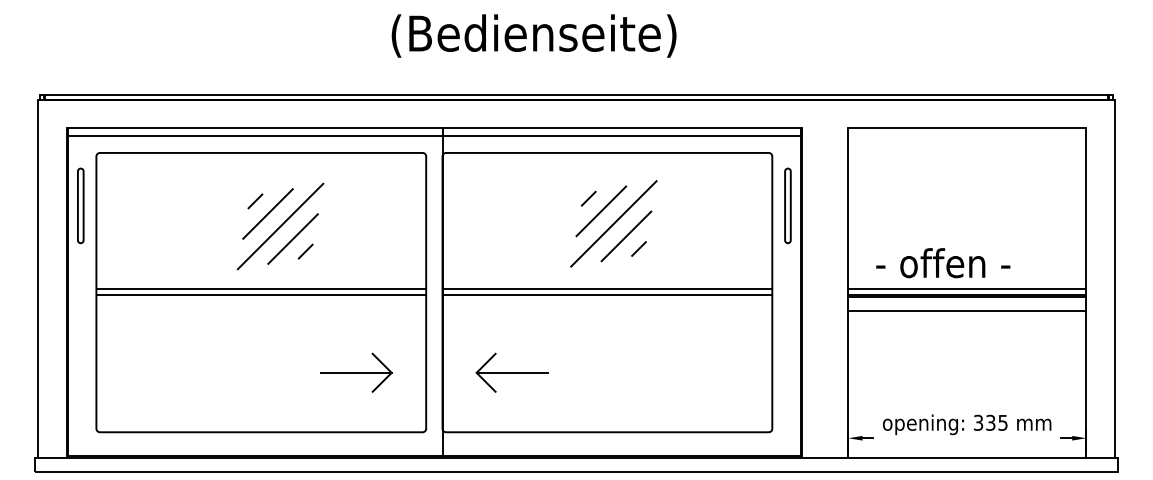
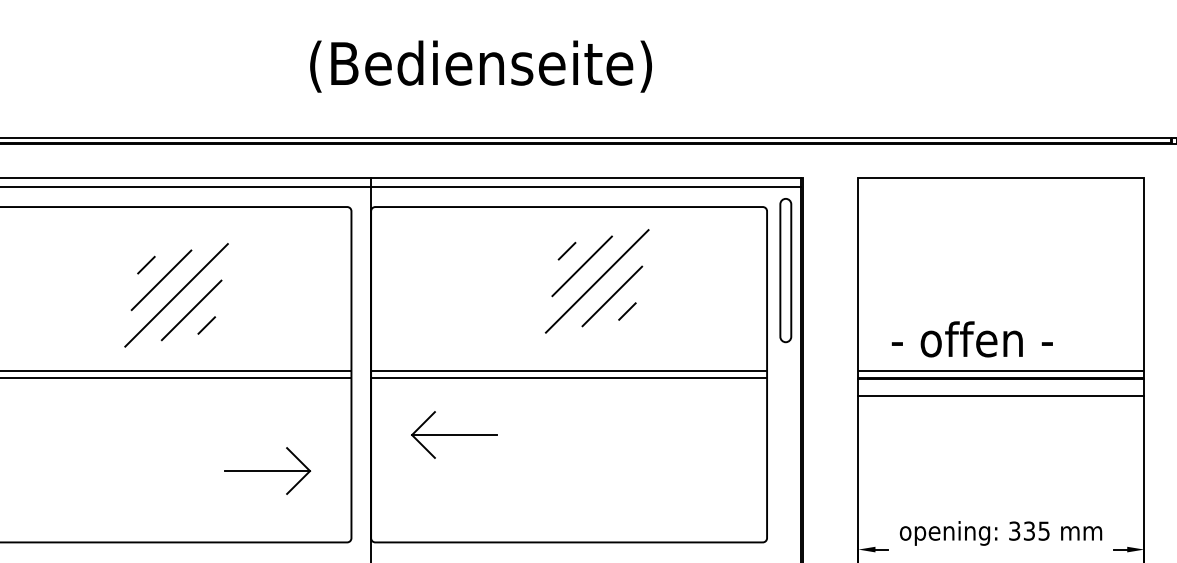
part: (787, 205) -> (785, 270), size x1.6
part: (613, 223) -> (596, 280), moved
part: (511, 372) -> (453, 434), moved

